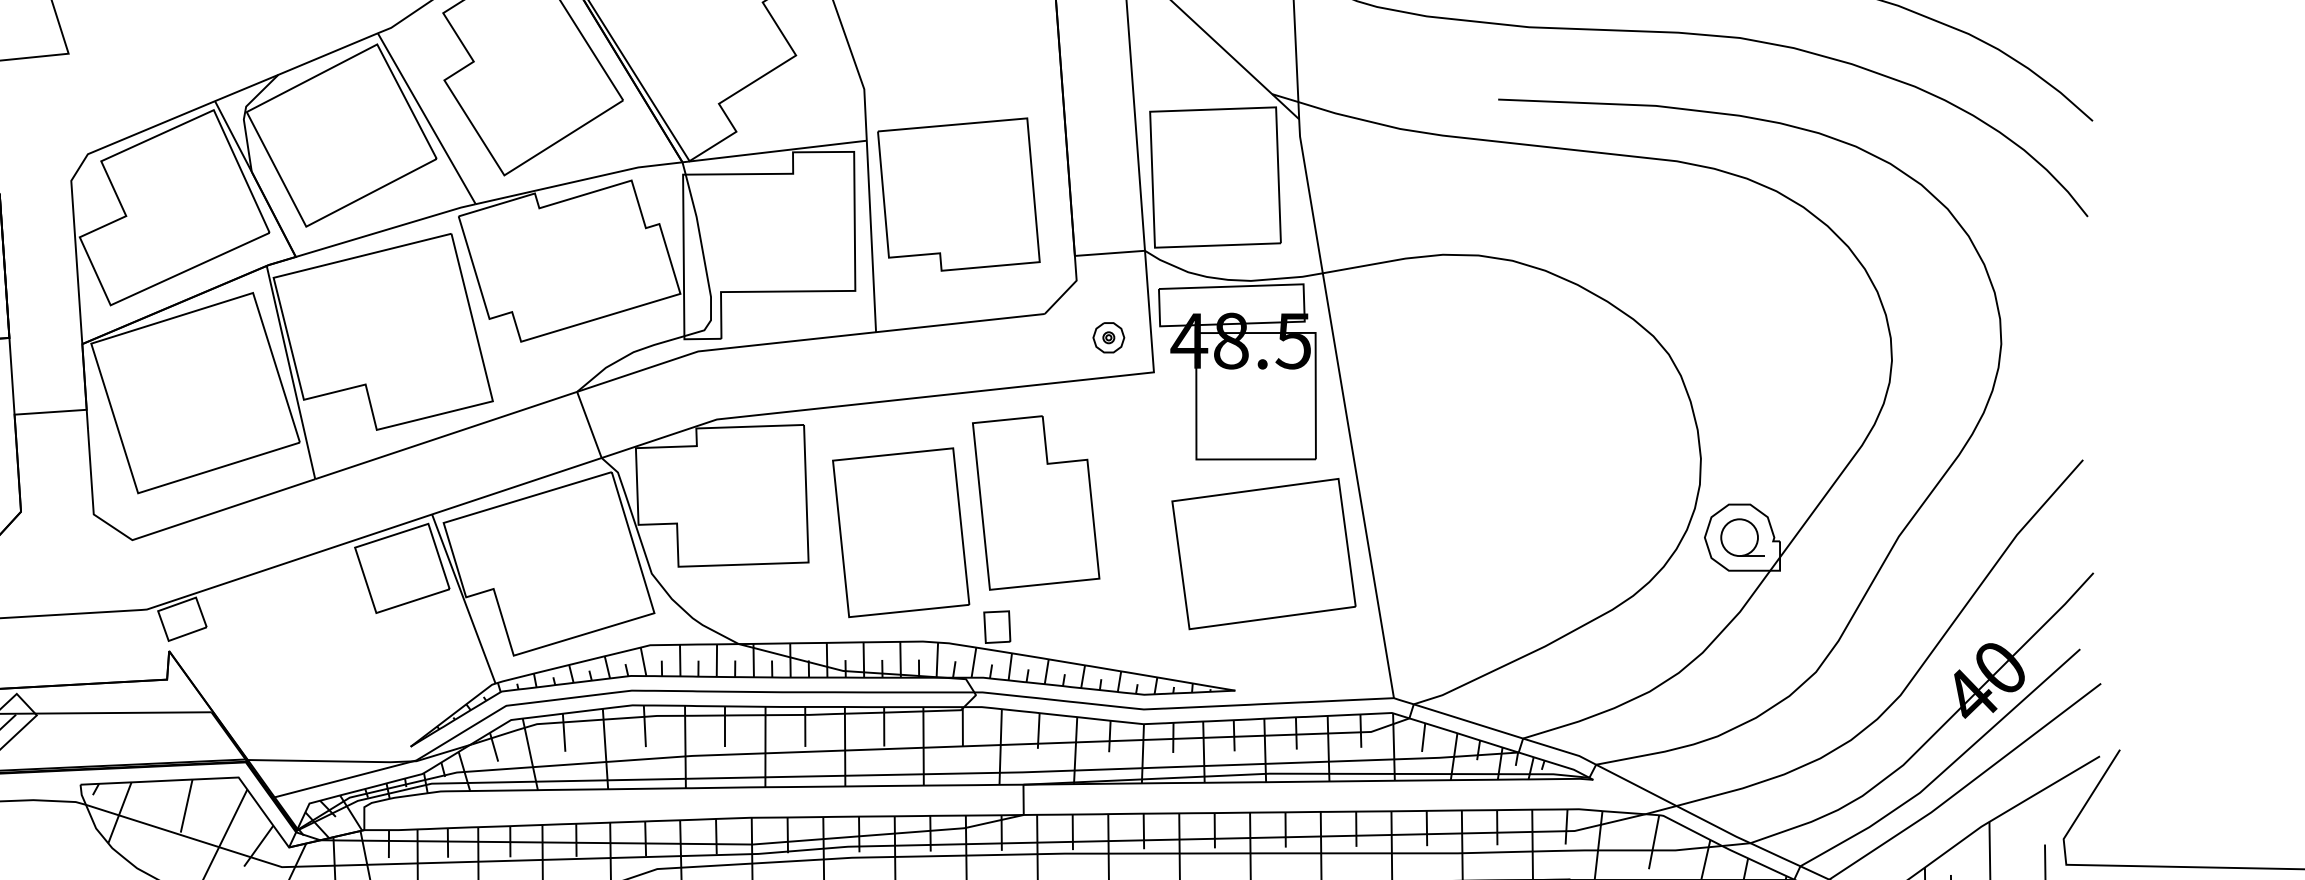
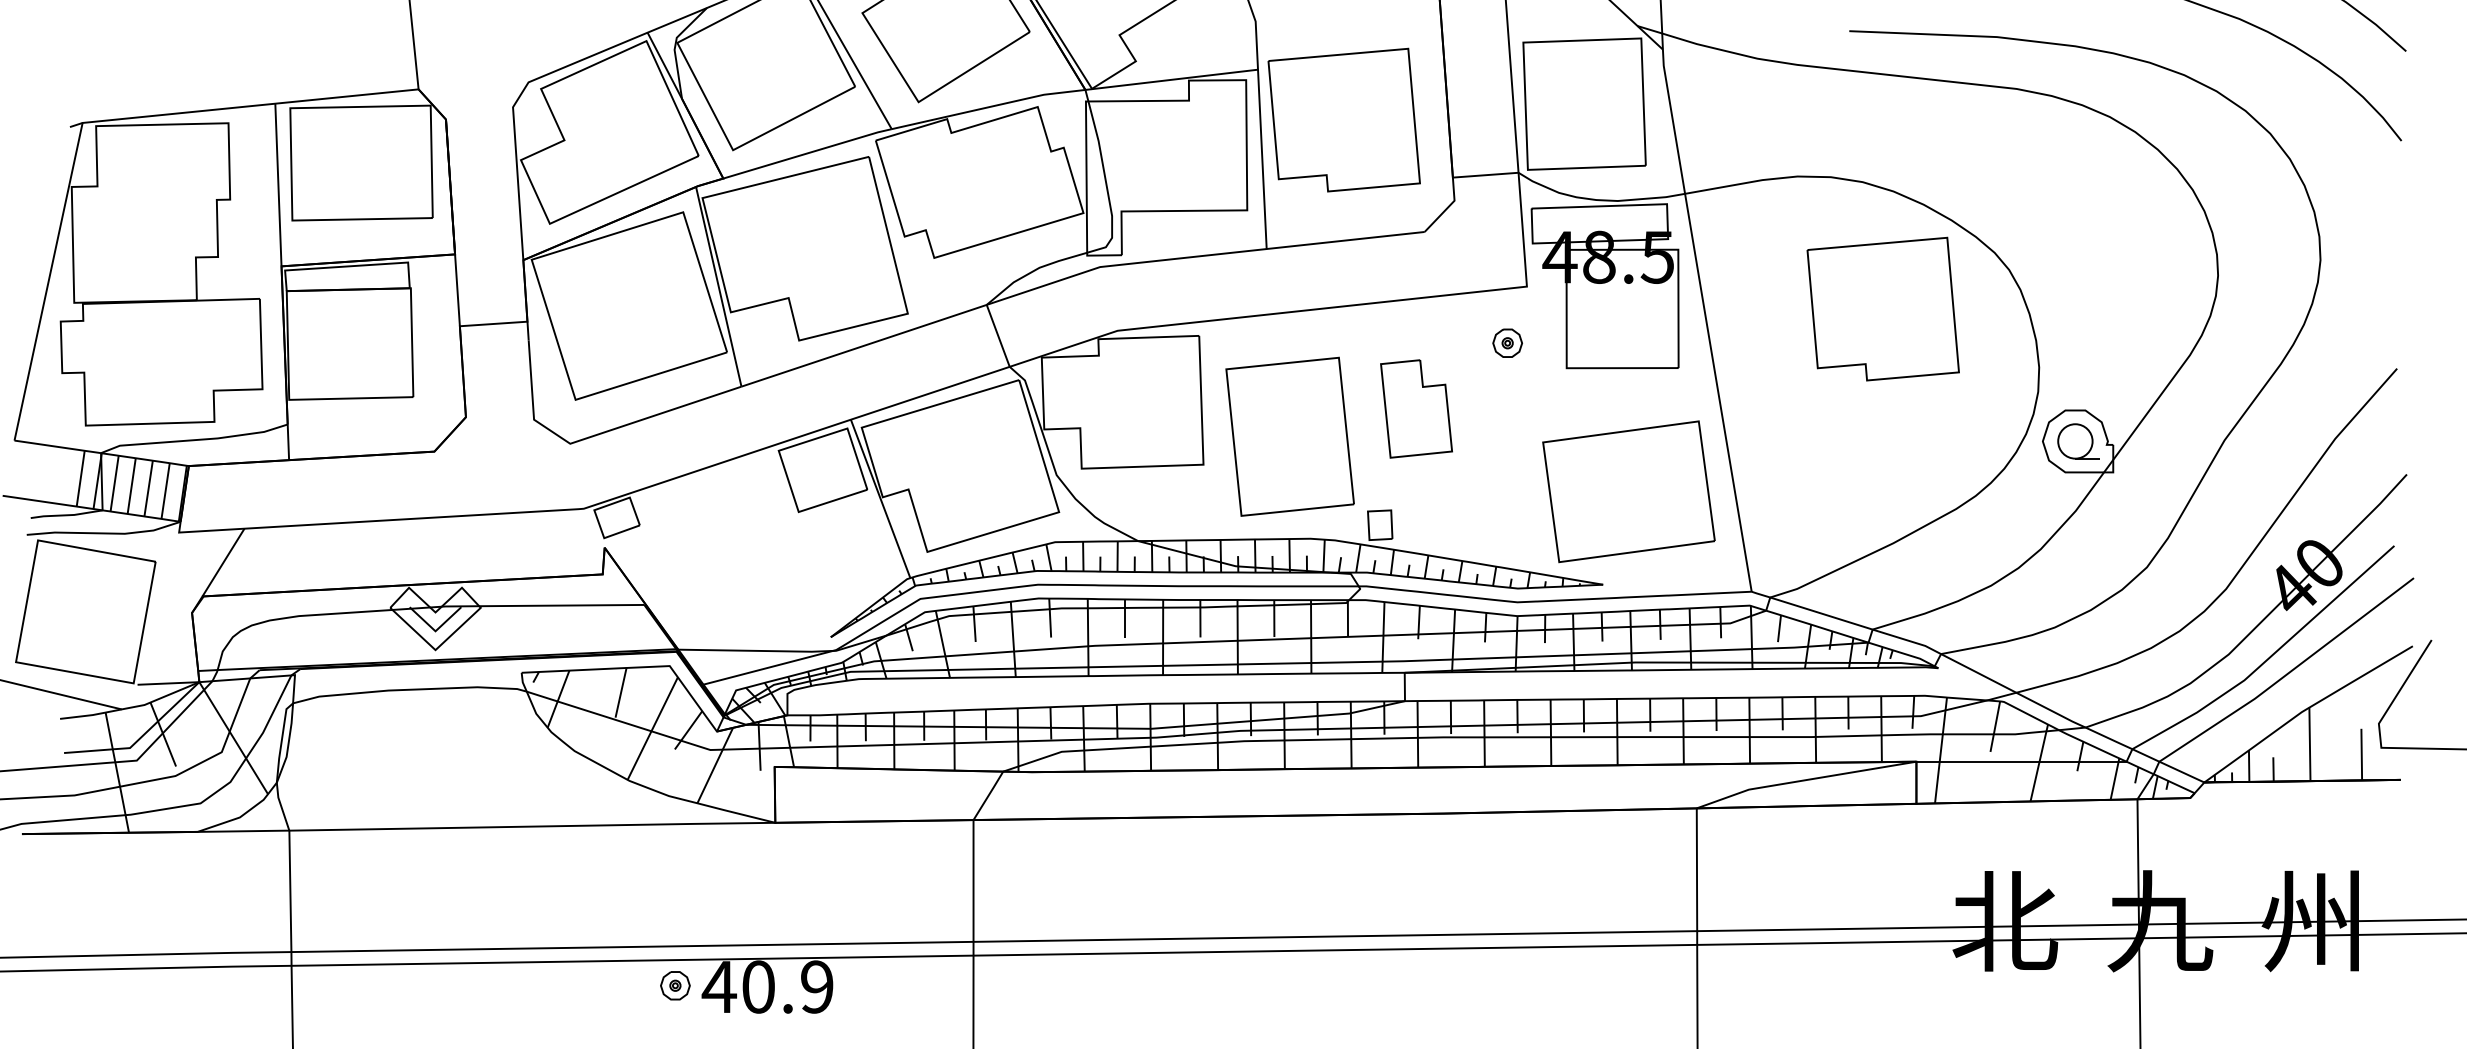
part: (1108, 336) -> (1507, 342), moved
part: (1533, 395) -> (1882, 308), added
part: (1036, 502) -> (1416, 408), size x0.6
part: (1263, 553) -> (1628, 491), moved

